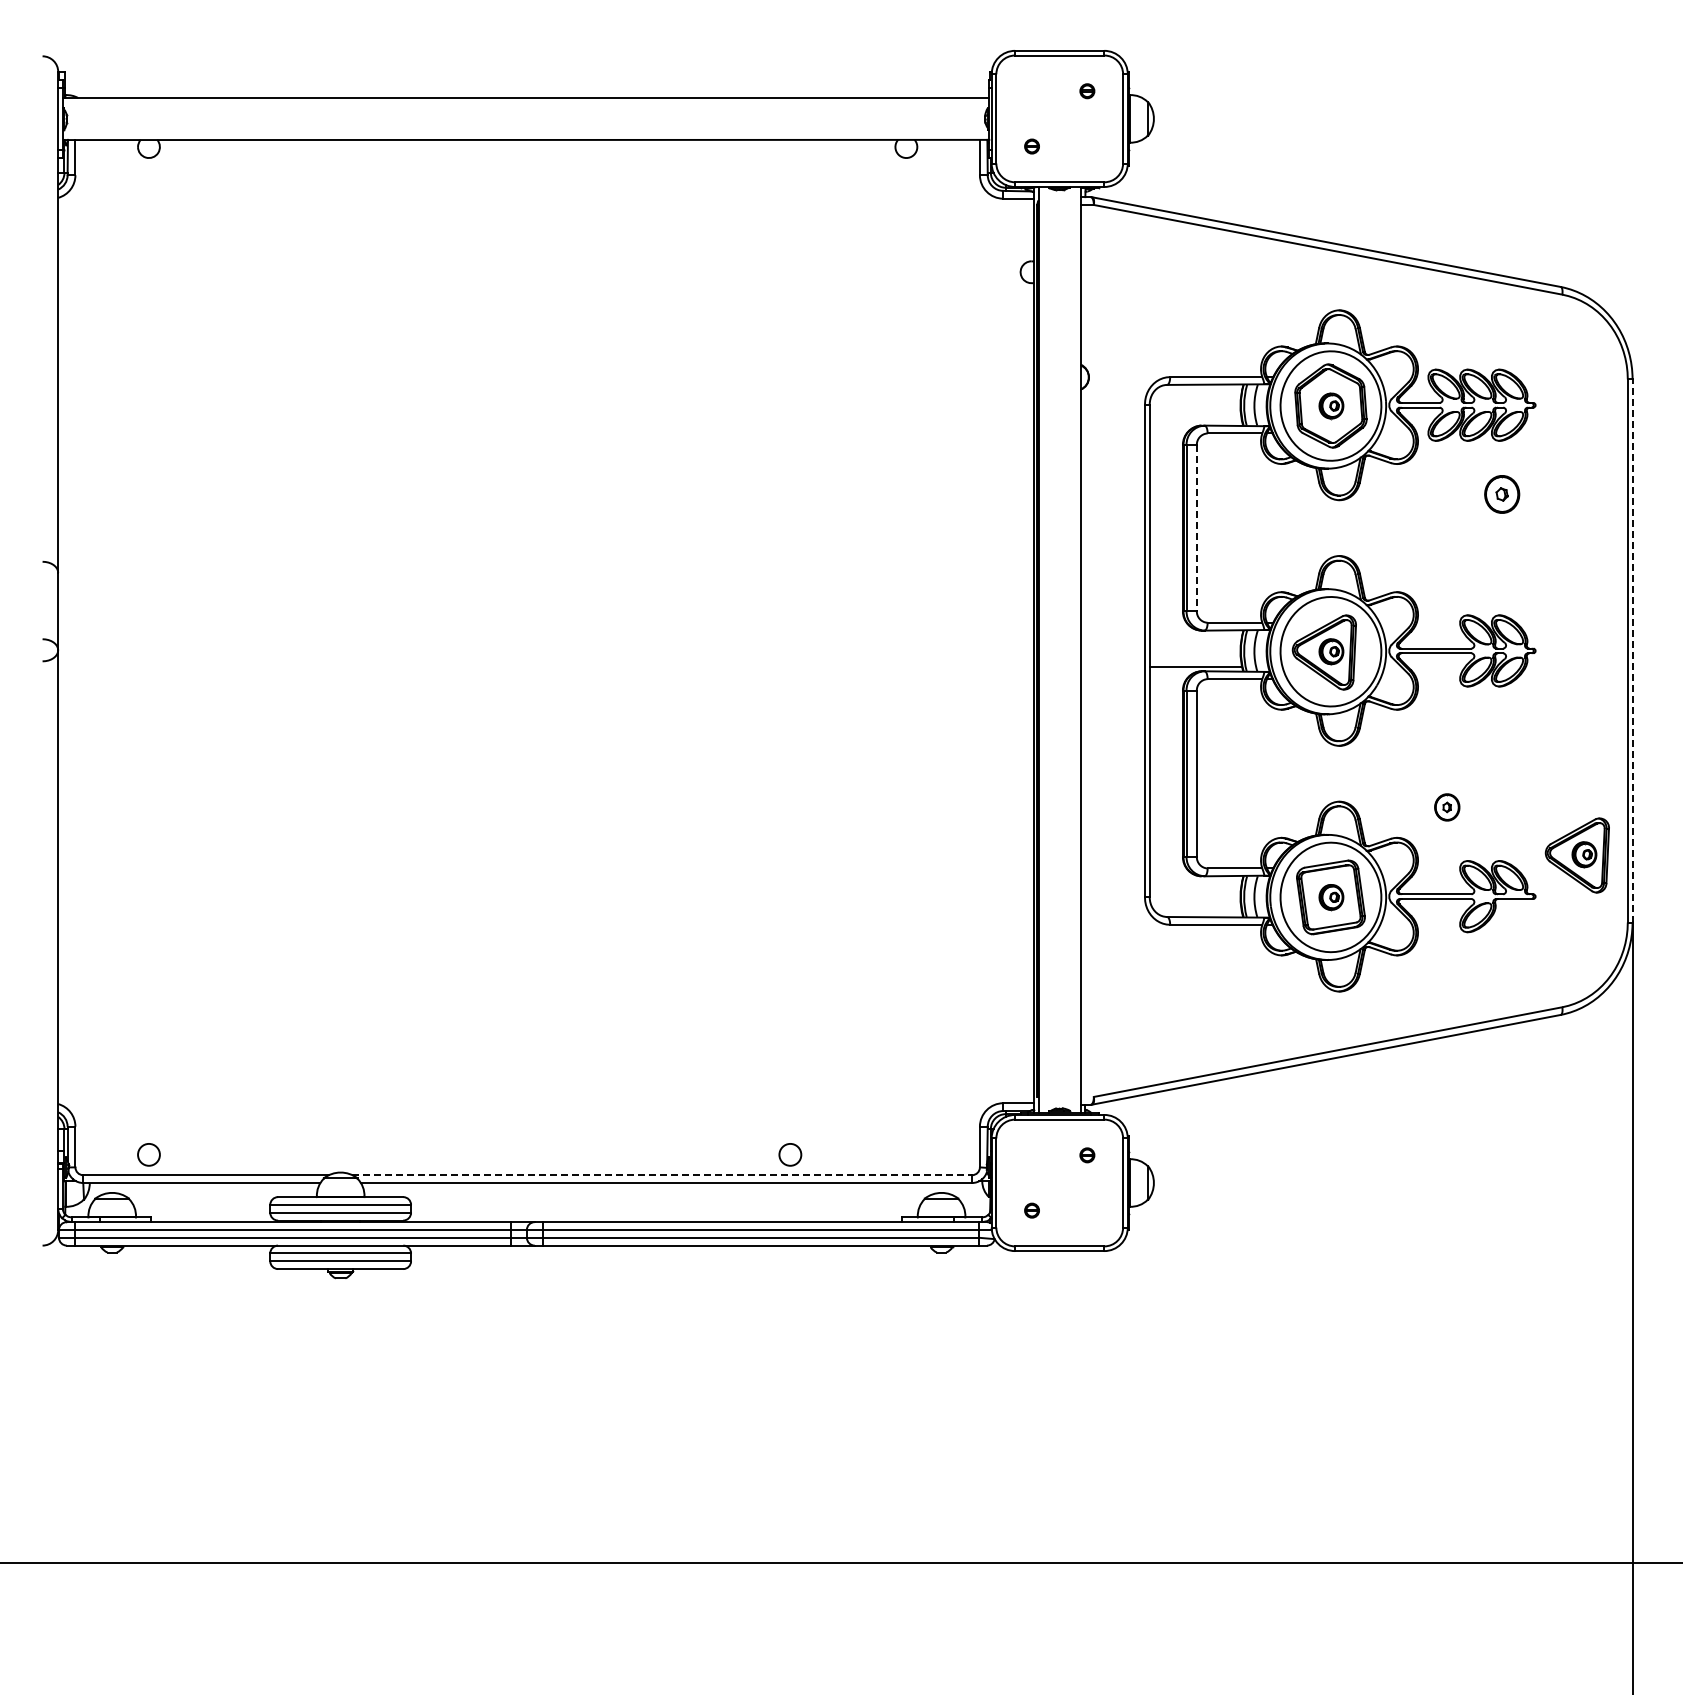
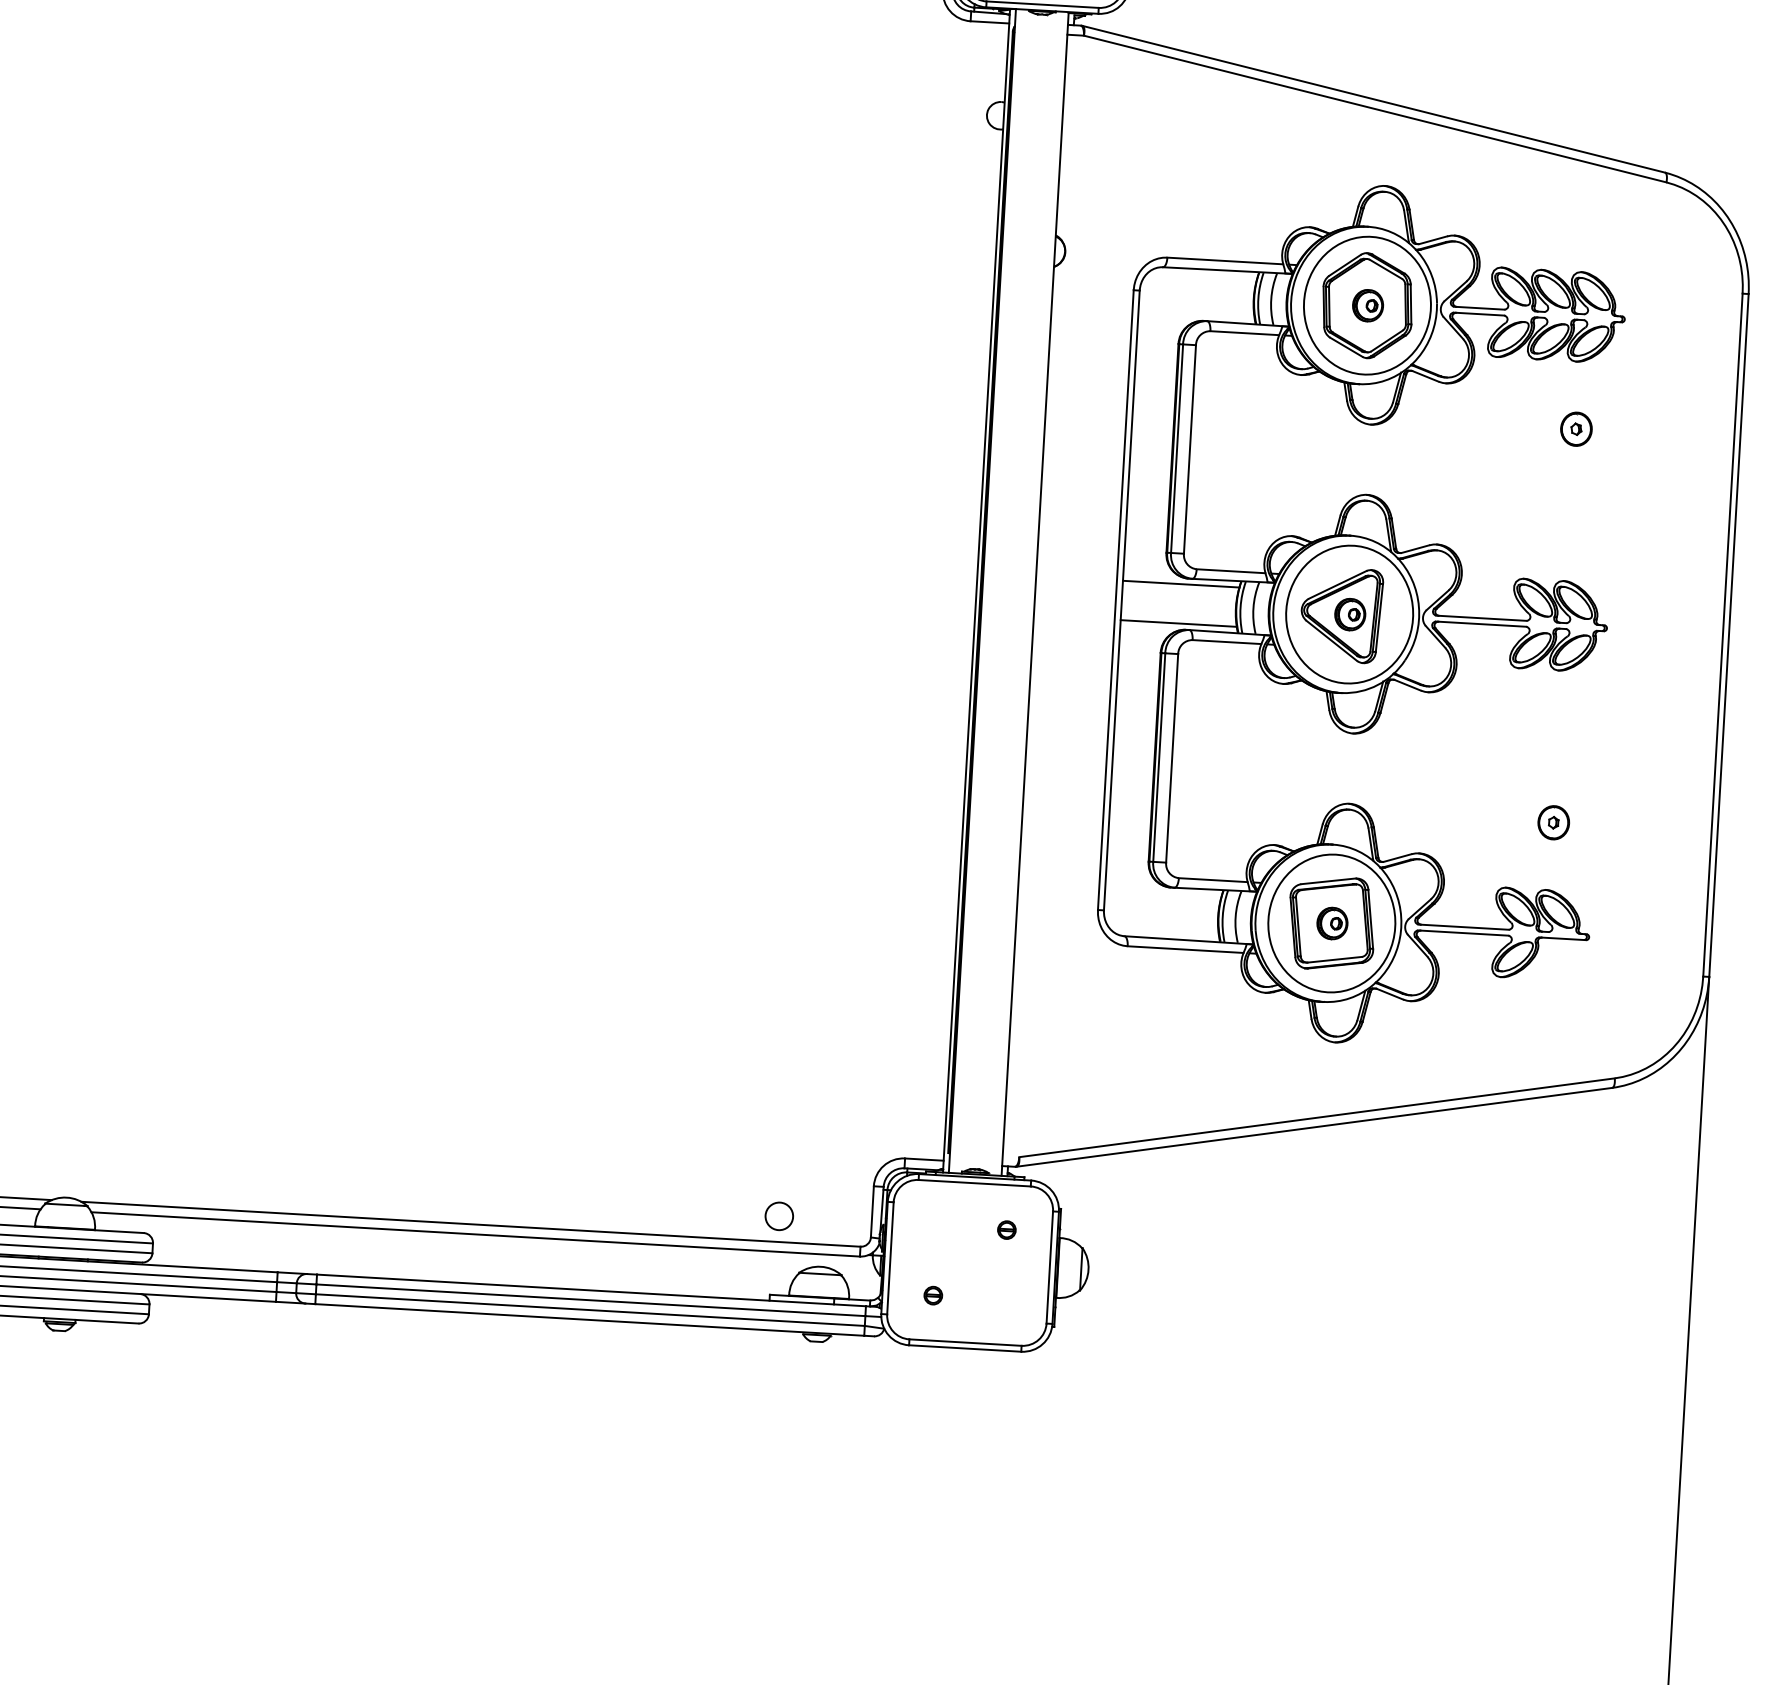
part: (1502, 494) -> (1576, 429), size x0.71
line: (1196, 528) -> (1189, 449), dashed -> solid
line: (1195, 635) -> (1180, 584), added
line: (1632, 650) -> (1728, 634), dashed -> solid
part: (1447, 807) -> (1554, 822), moved
part: (1576, 855) -> (1643, 888), removed
circle: (790, 1154) -> (779, 1215), moved
line: (662, 1175) -> (471, 1224), dashed -> solid

